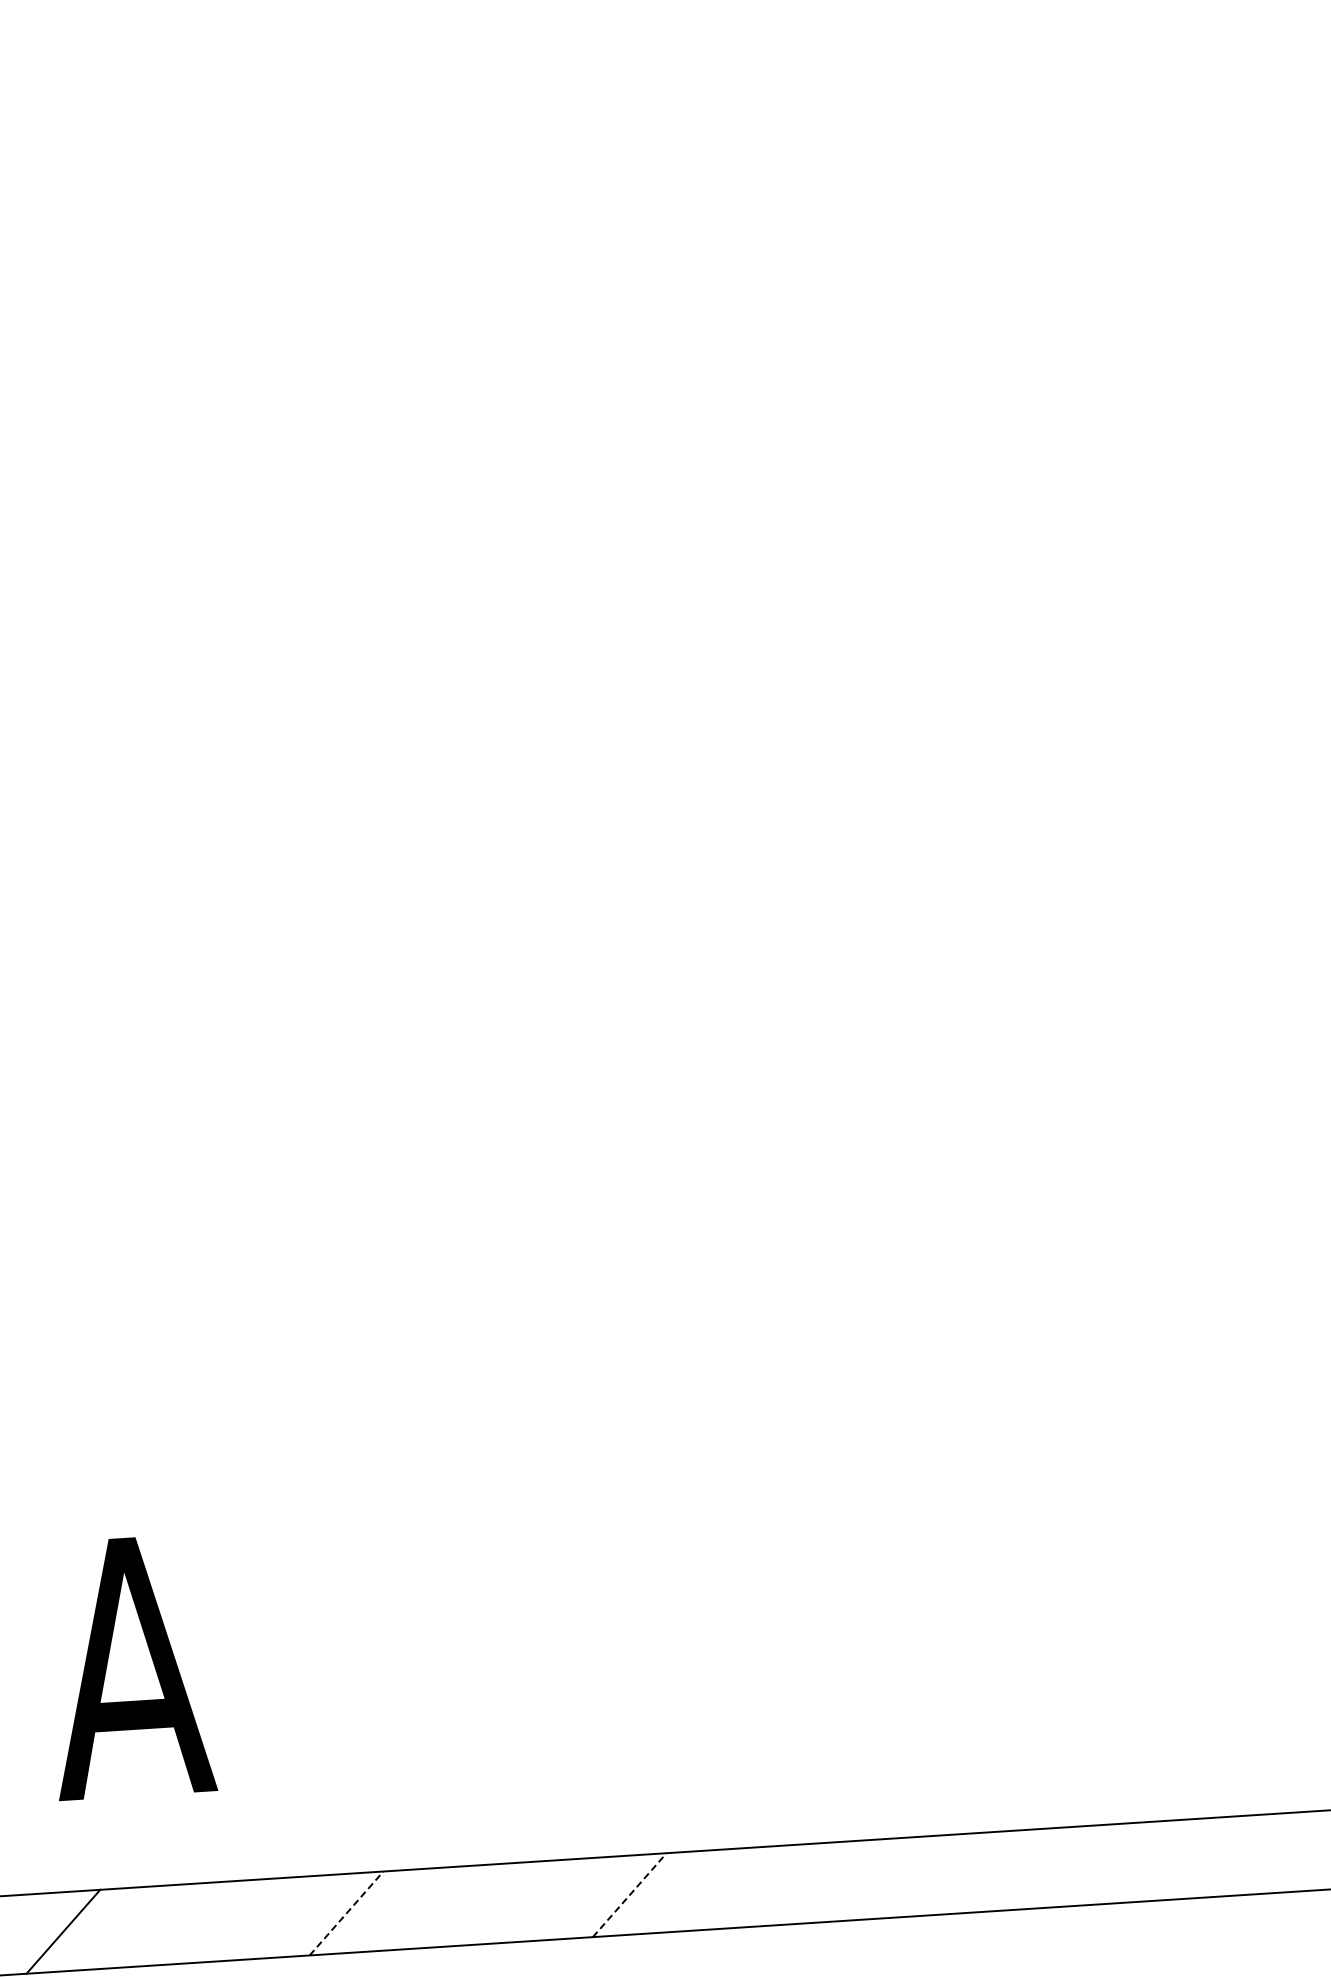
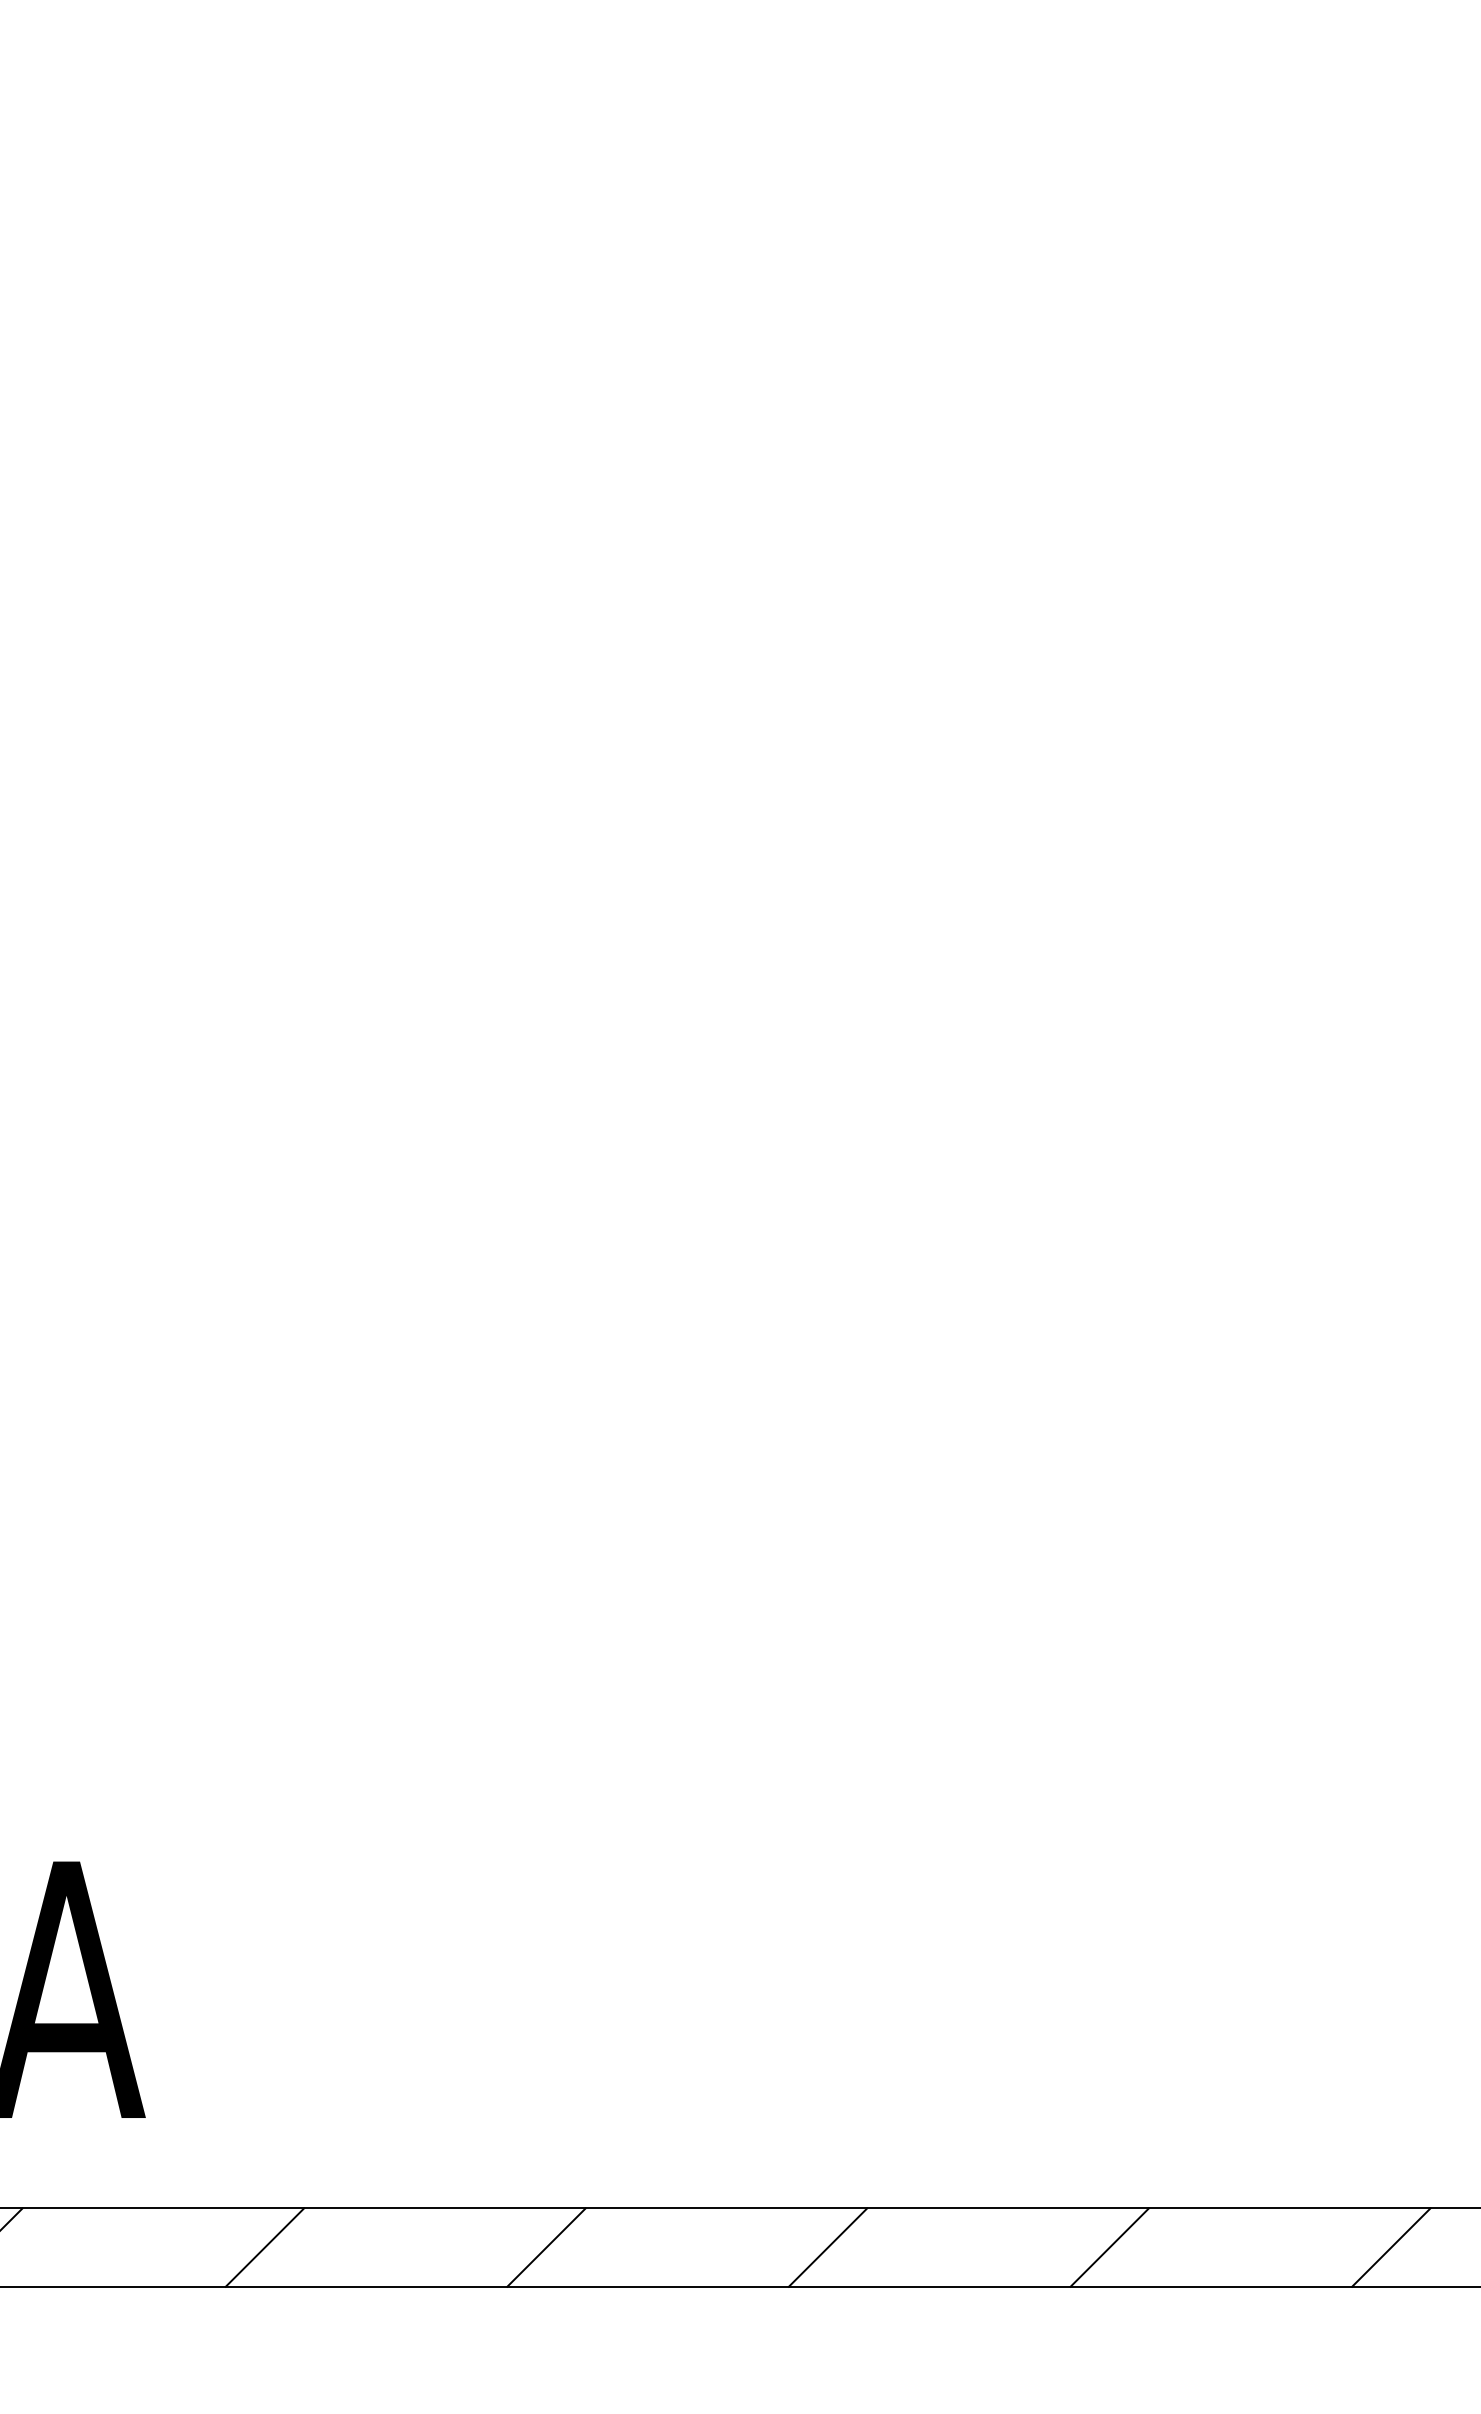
line: (1196, 1858) -> (1109, 2247), added
line: (912, 1876) -> (827, 2247), added
line: (629, 1895) -> (546, 2247), dashed -> solid
line: (347, 1913) -> (265, 2247), dashed -> solid

